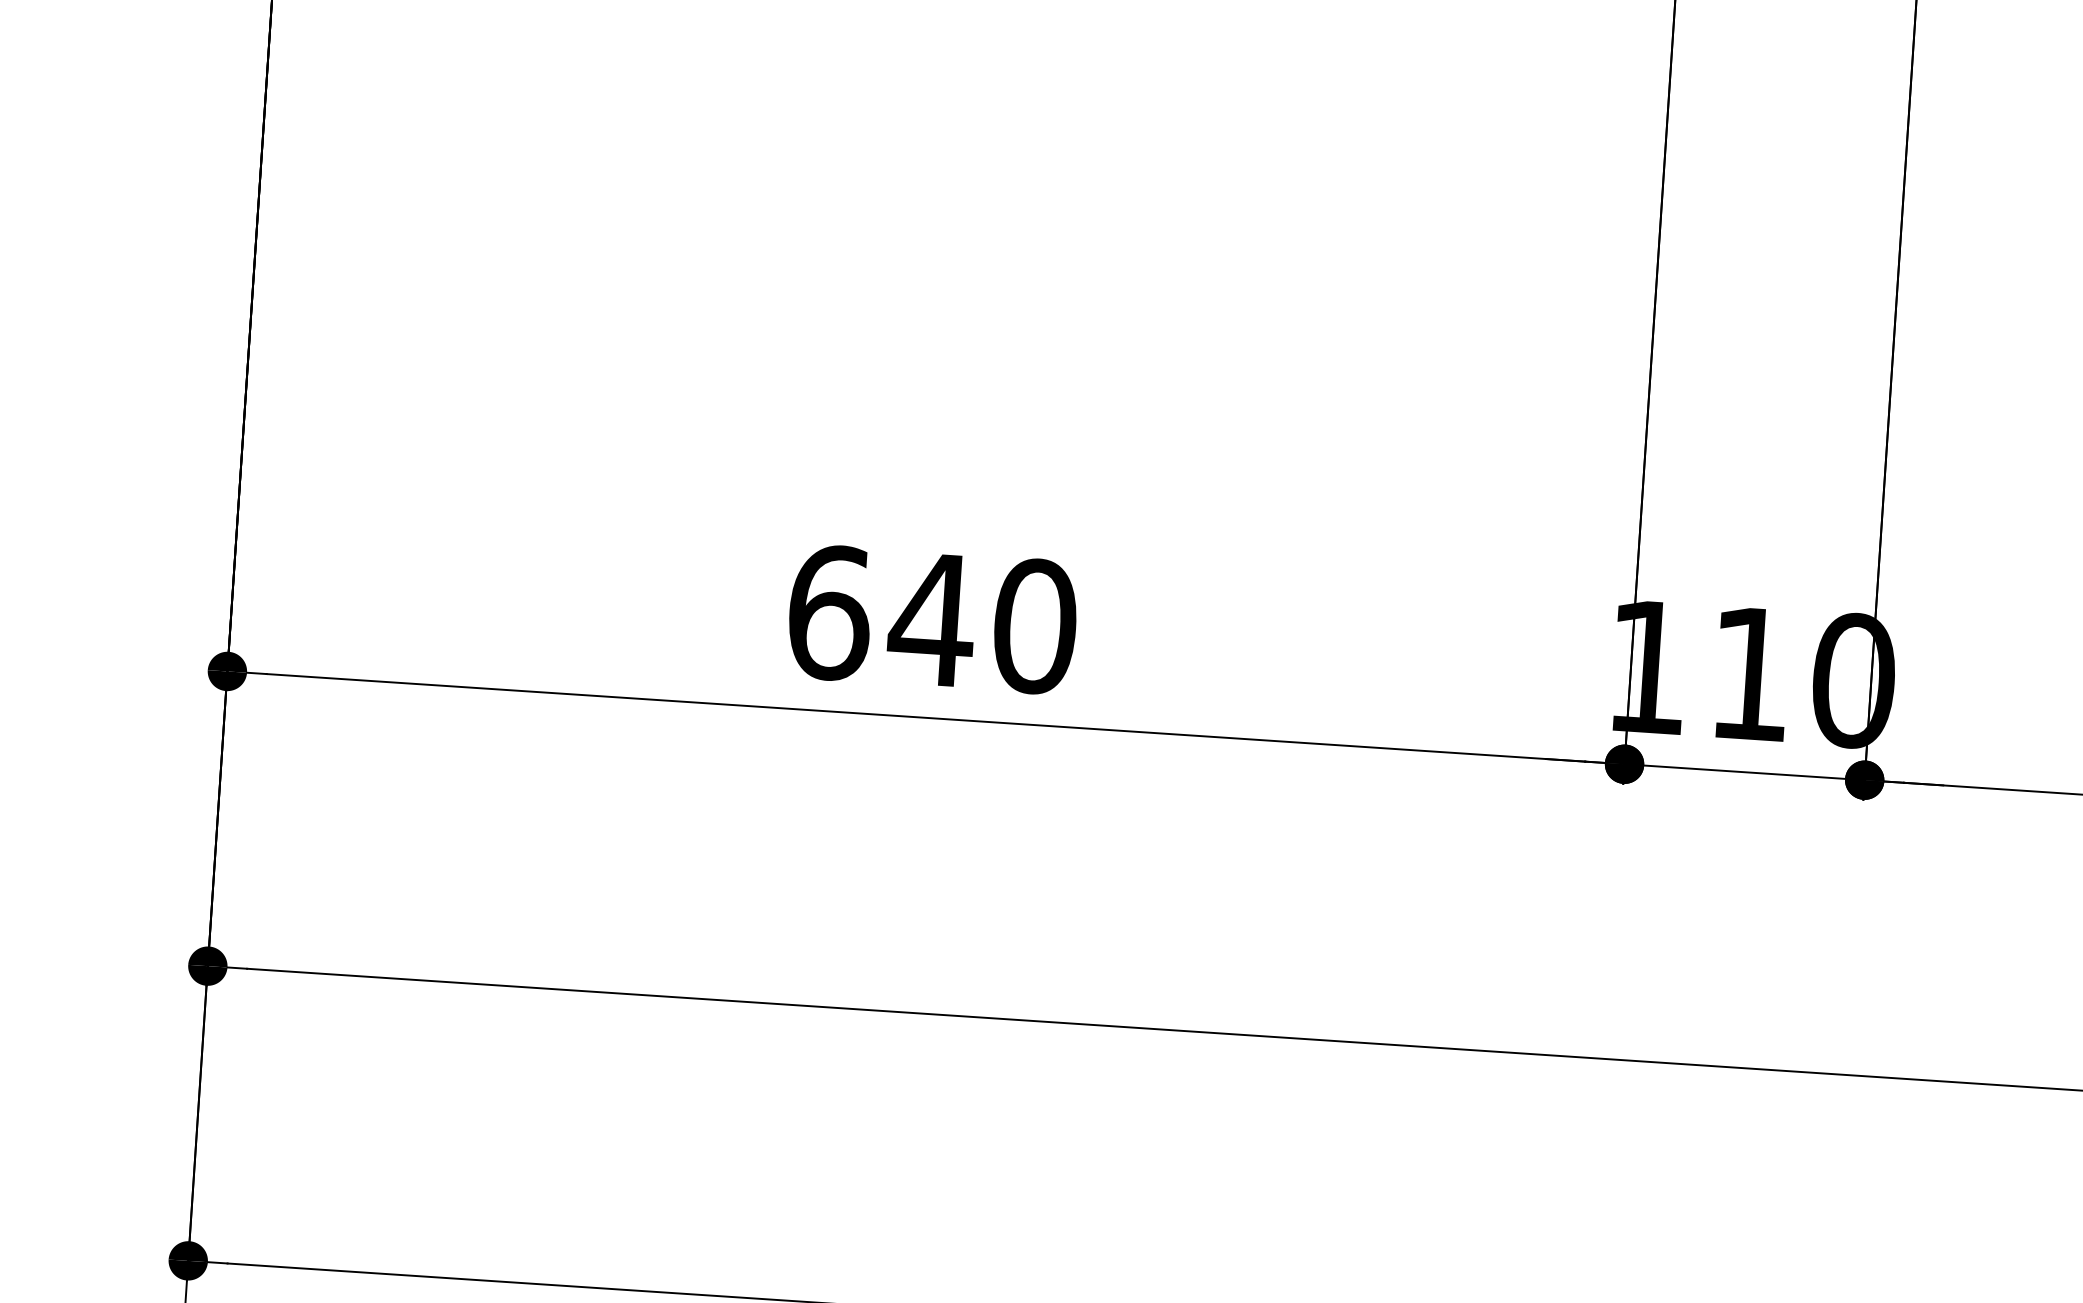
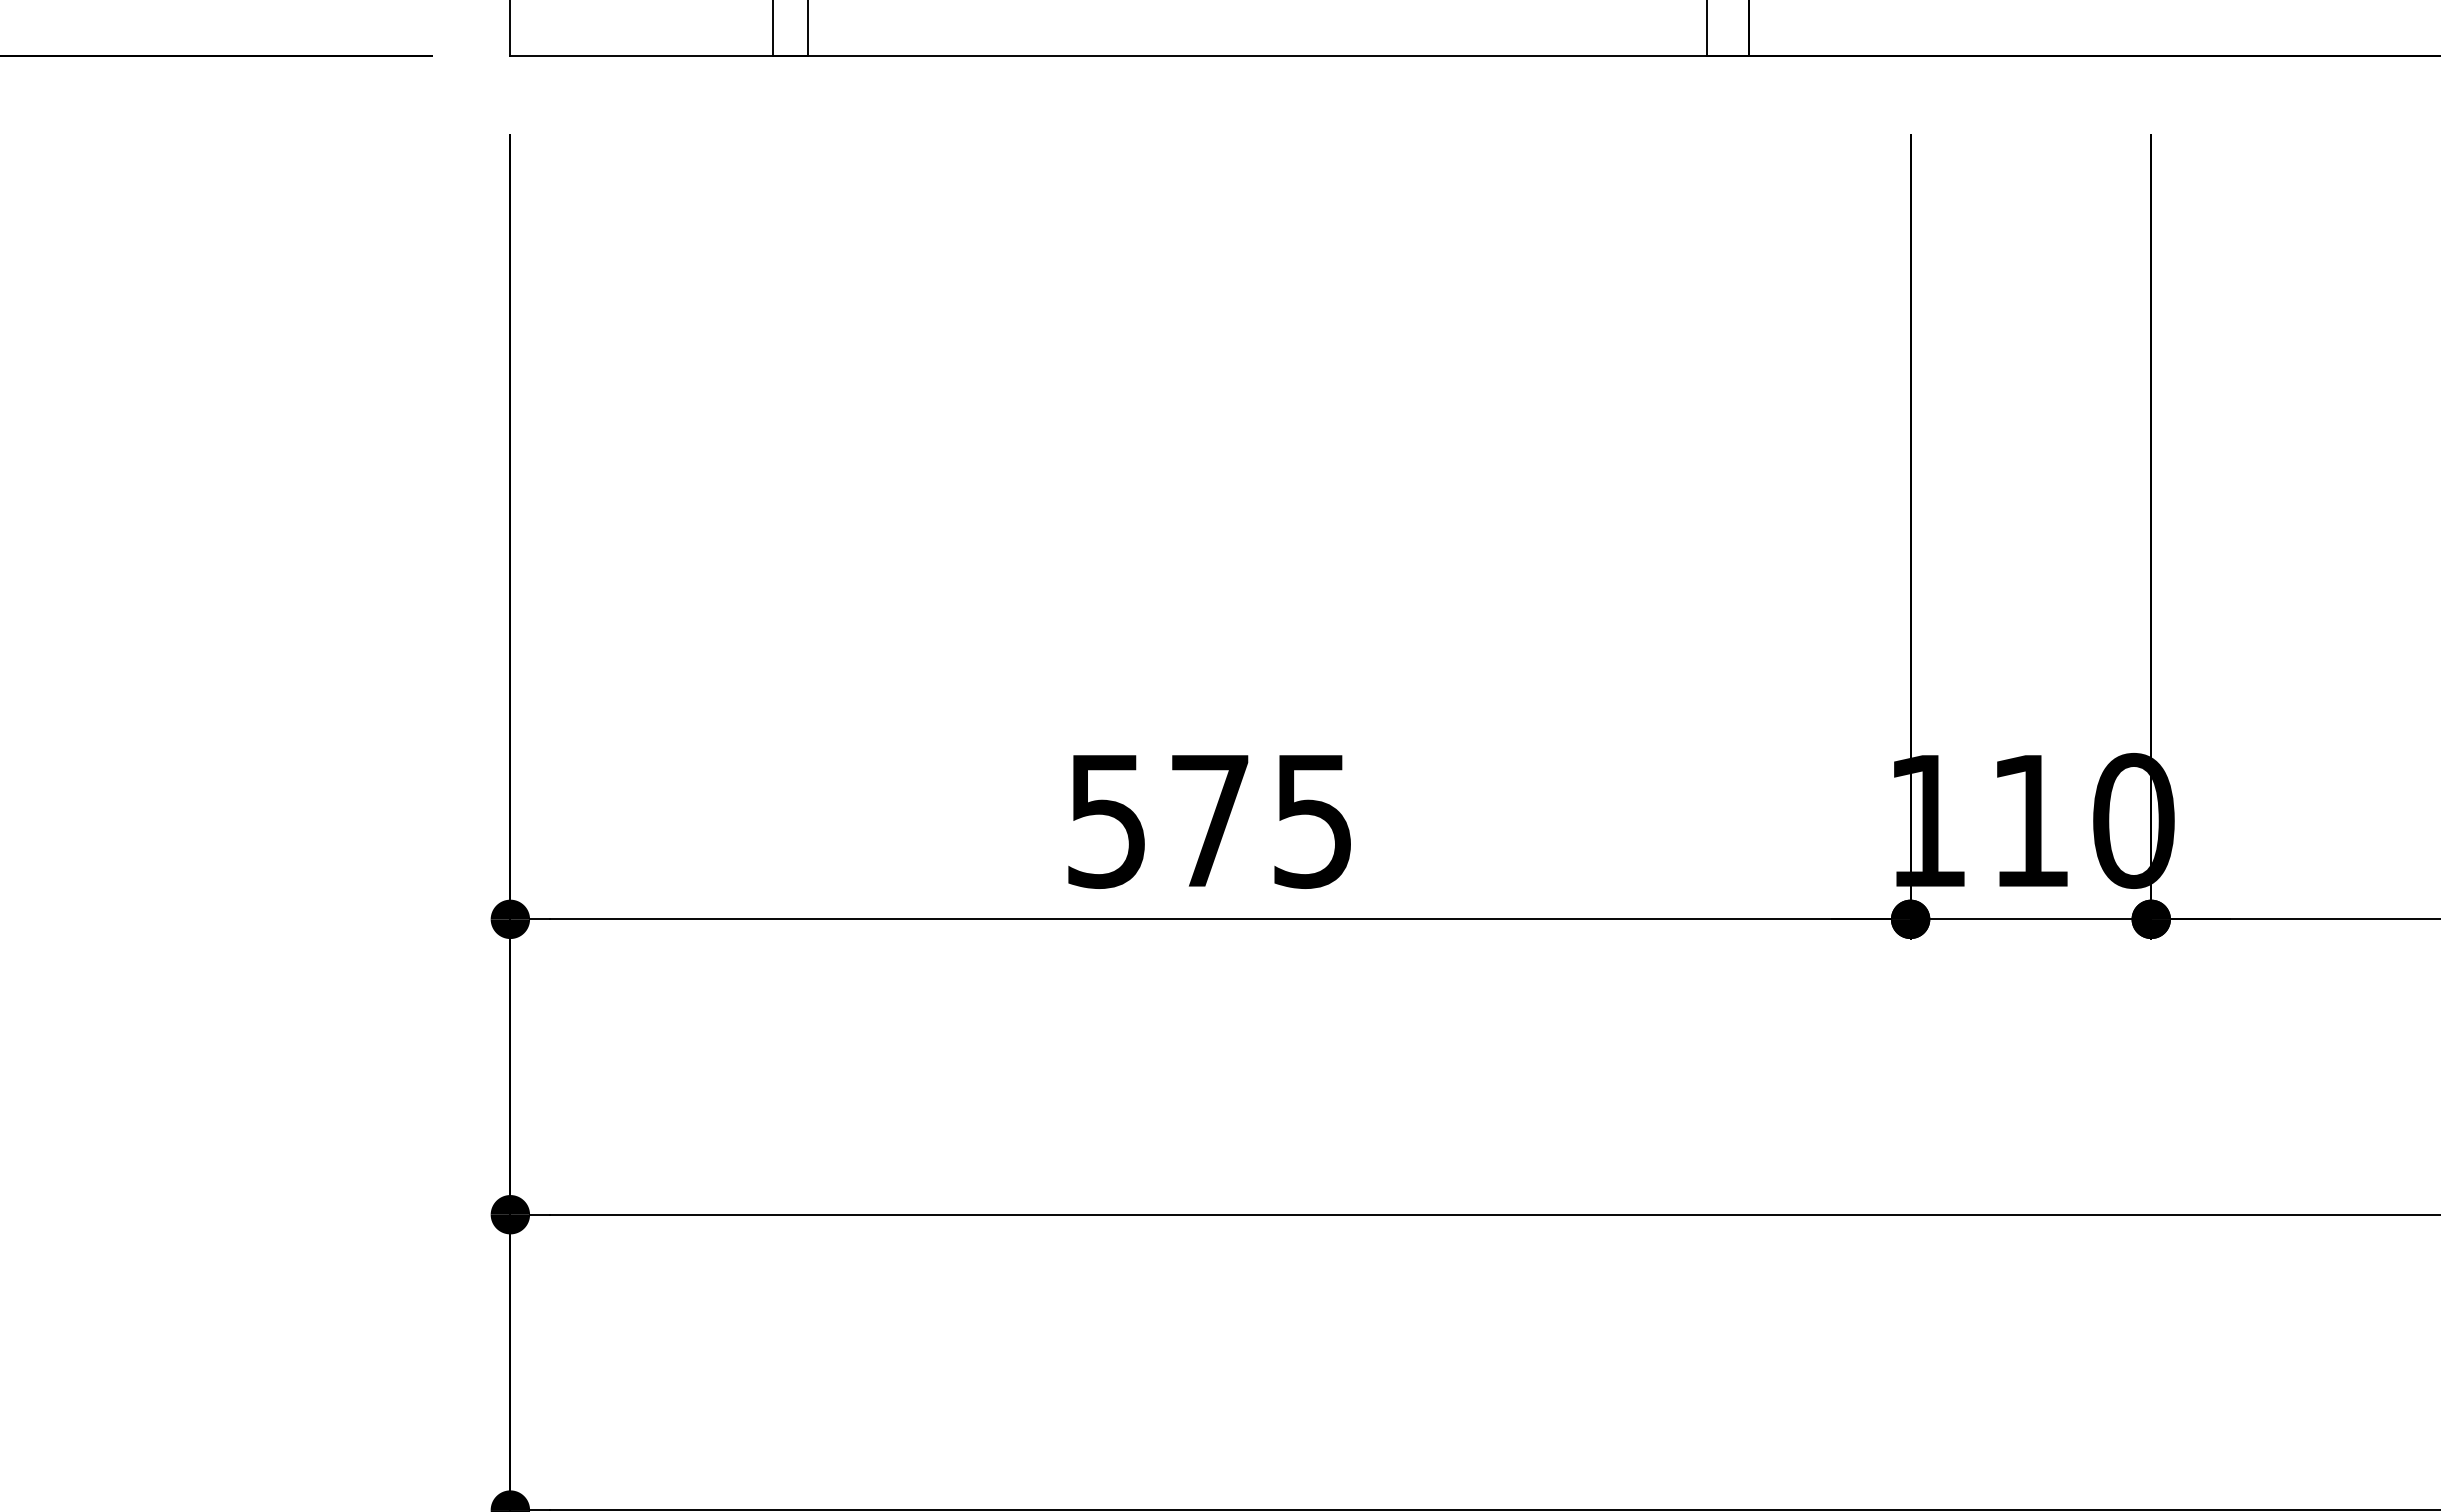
text: (932, 619) -> (1210, 820), 640 -> 575

